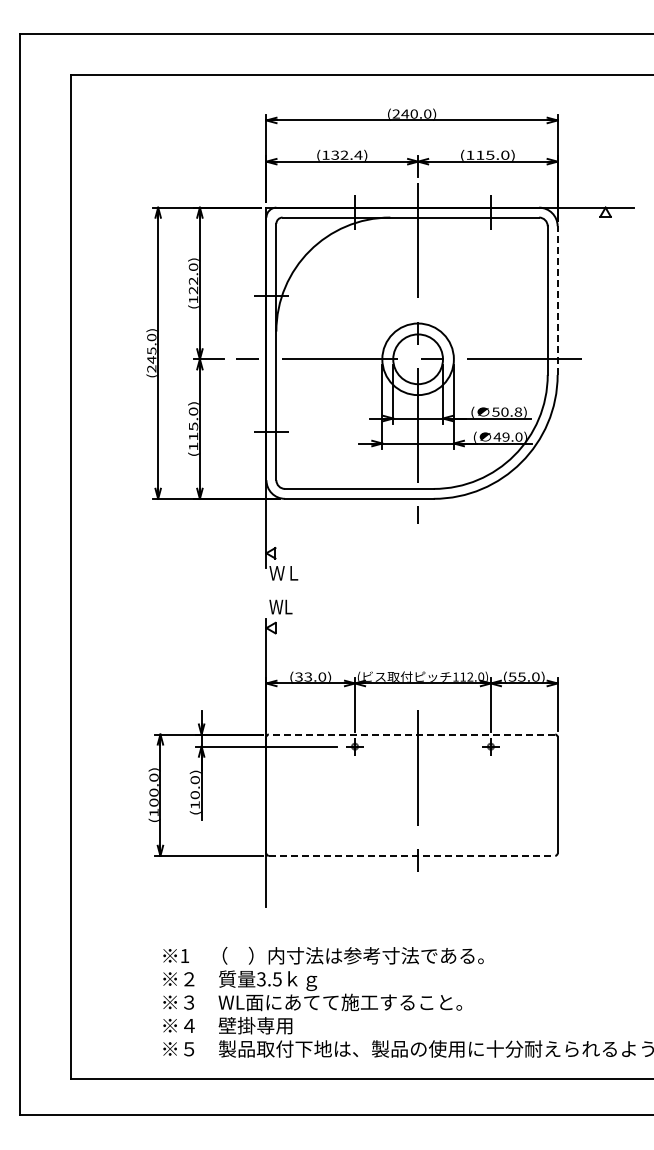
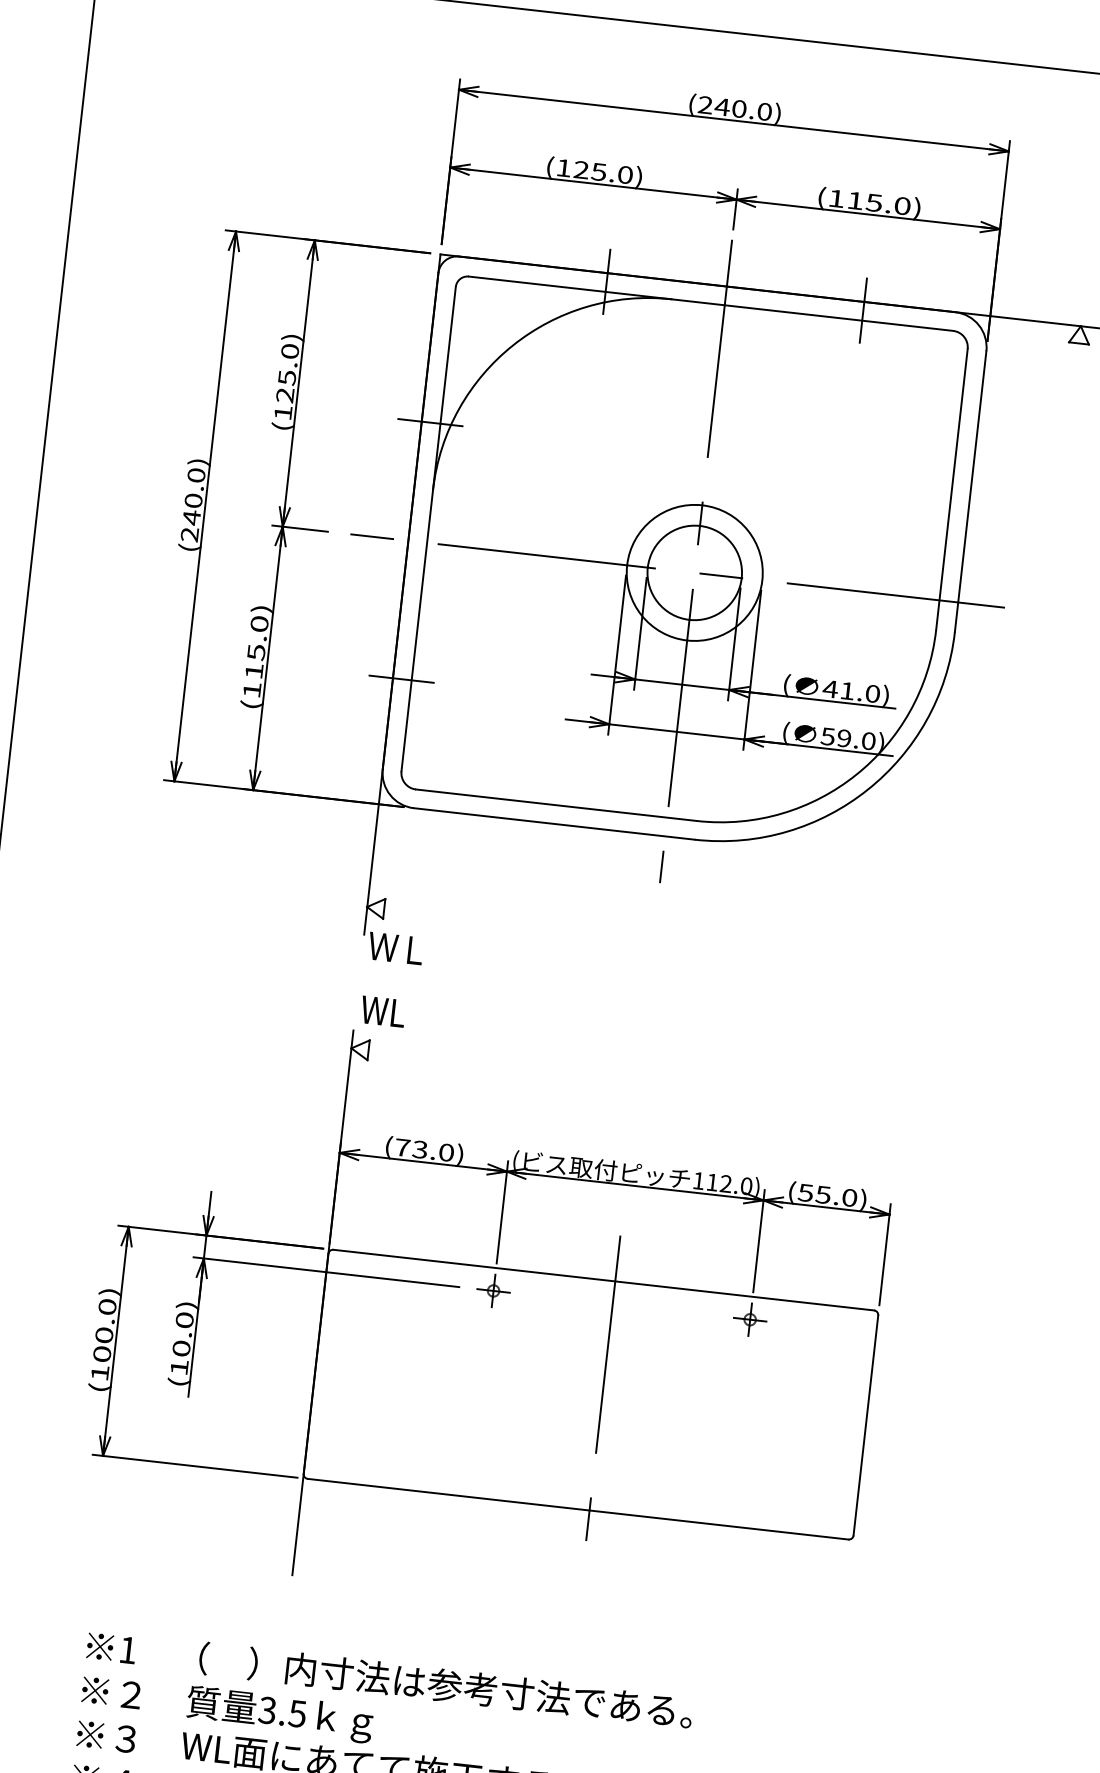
text: (346, 154) -> (602, 170), (132.4) -> (125.0)
text: (193, 280) -> (287, 376), (122.0) -> (125.0)
line: (557, 300) -> (970, 491), dashed -> solid
text: (151, 350) -> (193, 499), (245.0) -> (240.0)
text: (507, 411) -> (852, 690), 50.8) -> 41.0)
text: (497, 436) -> (828, 735), 49.0) -> 59.0)
text: (298, 676) -> (401, 1146), (33.0) -> (73.0)
line: (411, 734) -> (602, 1279), dashed -> solid
line: (412, 855) -> (579, 1508), dashed -> solid

